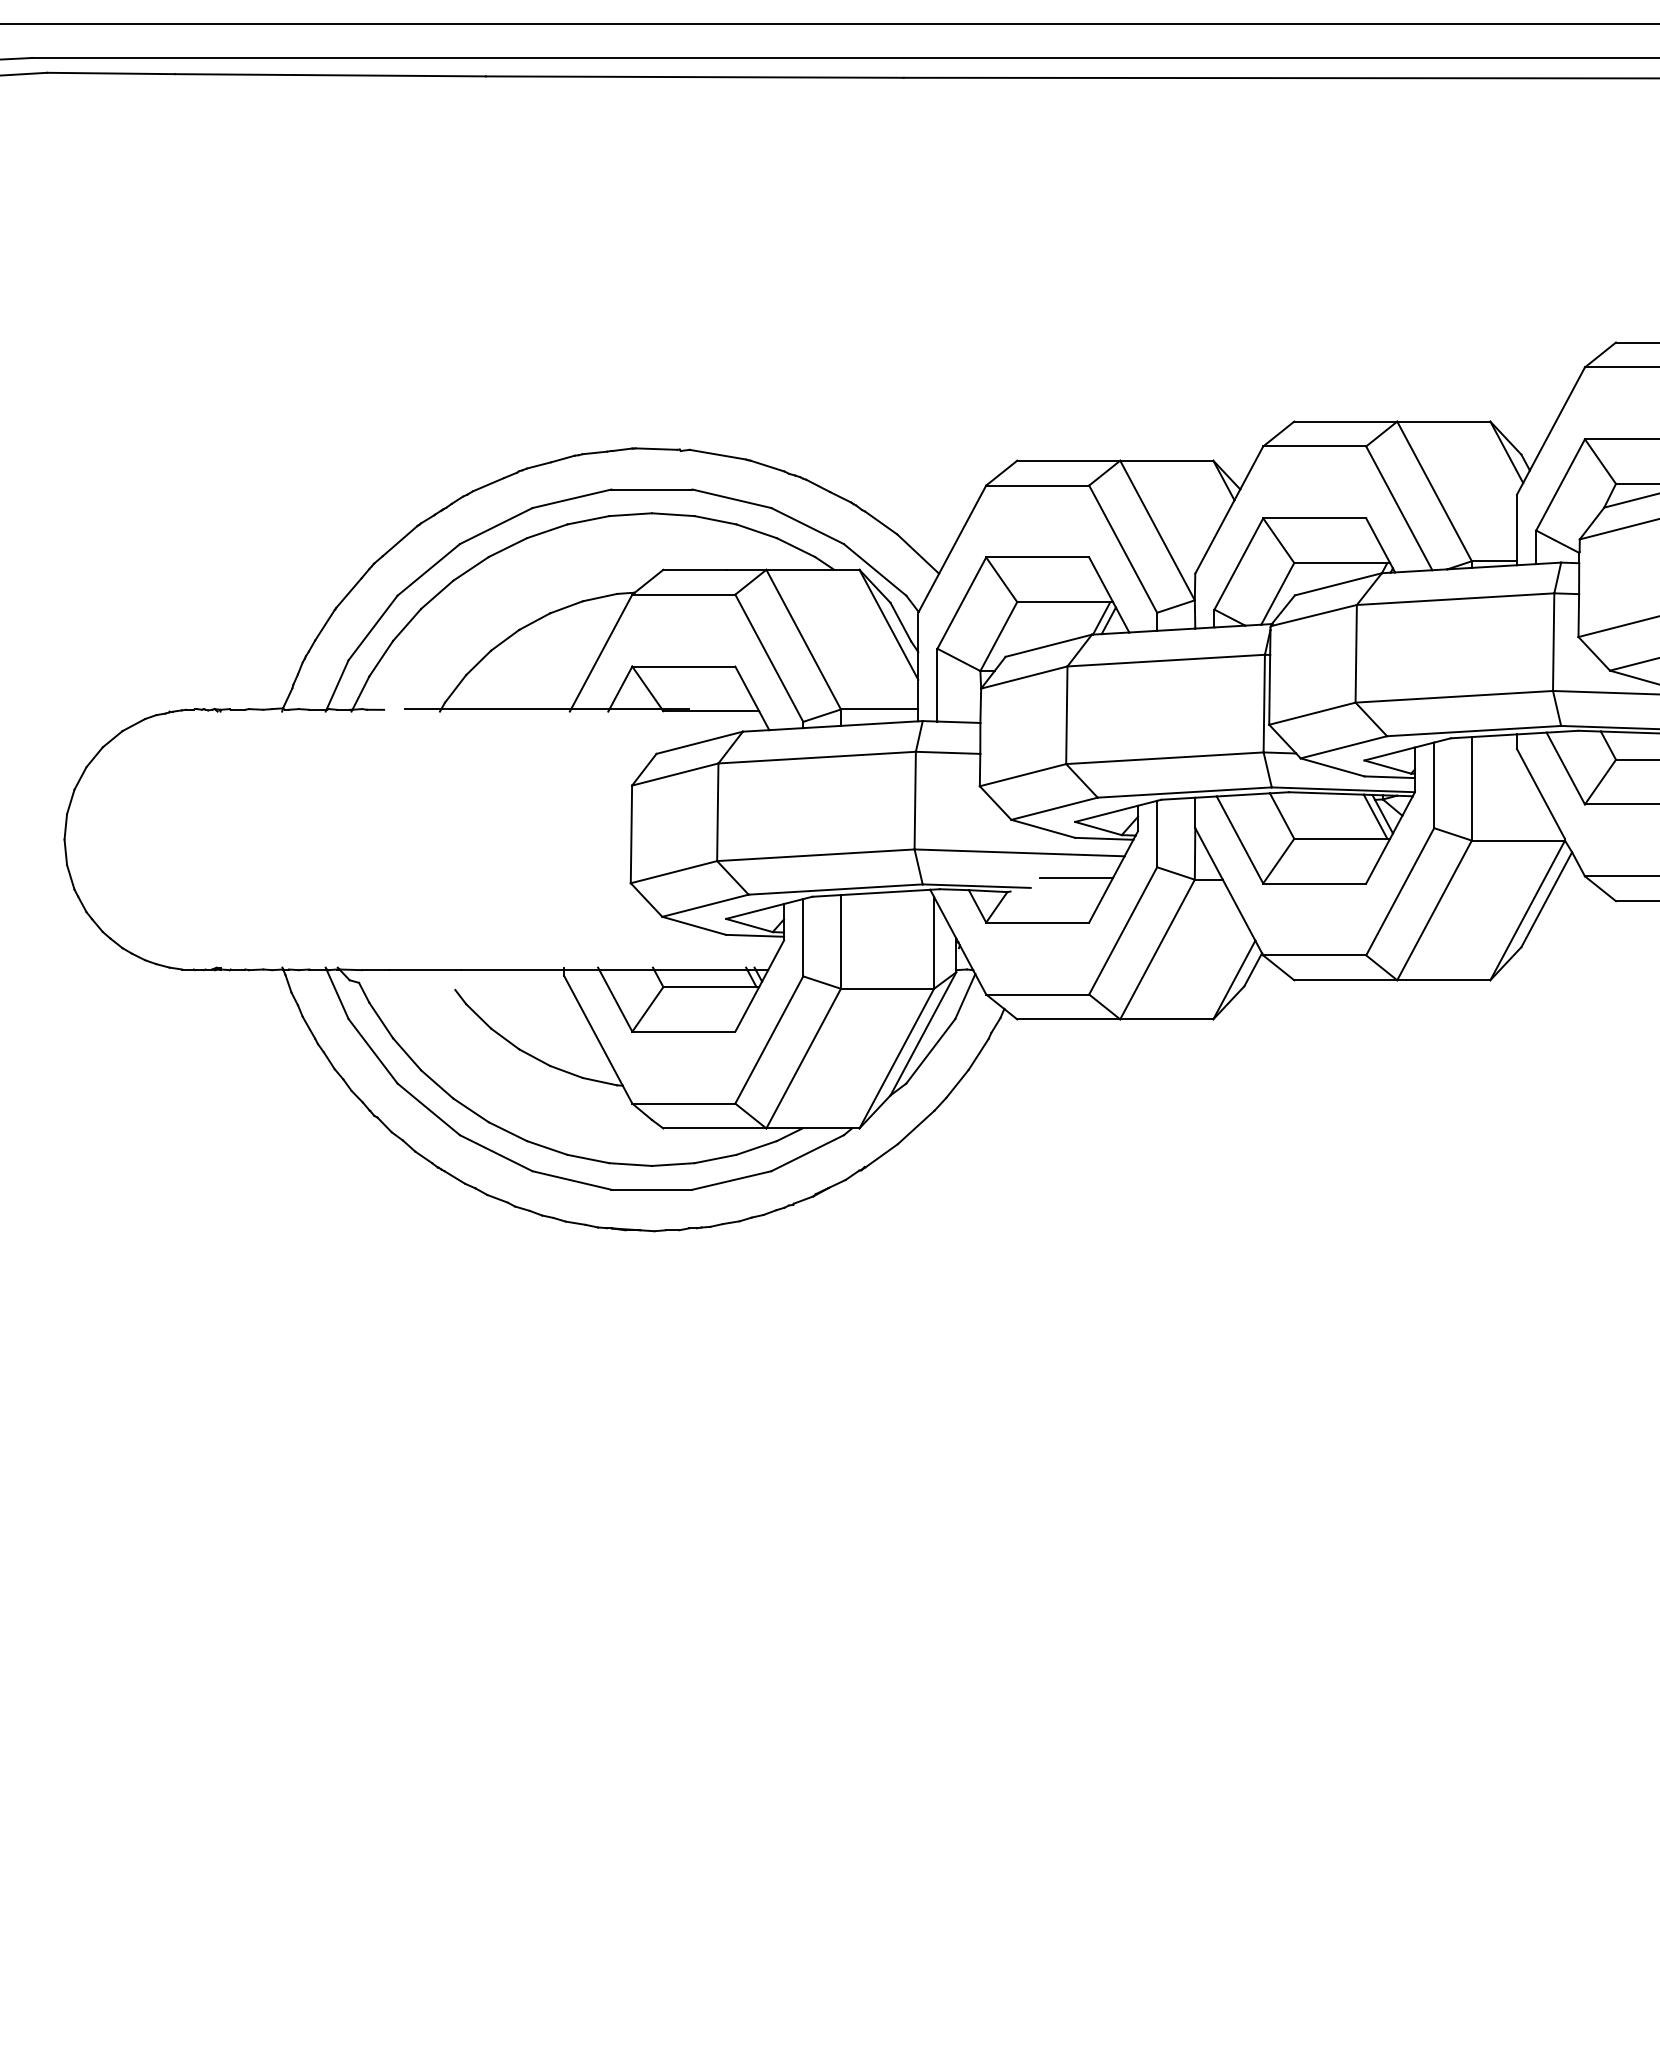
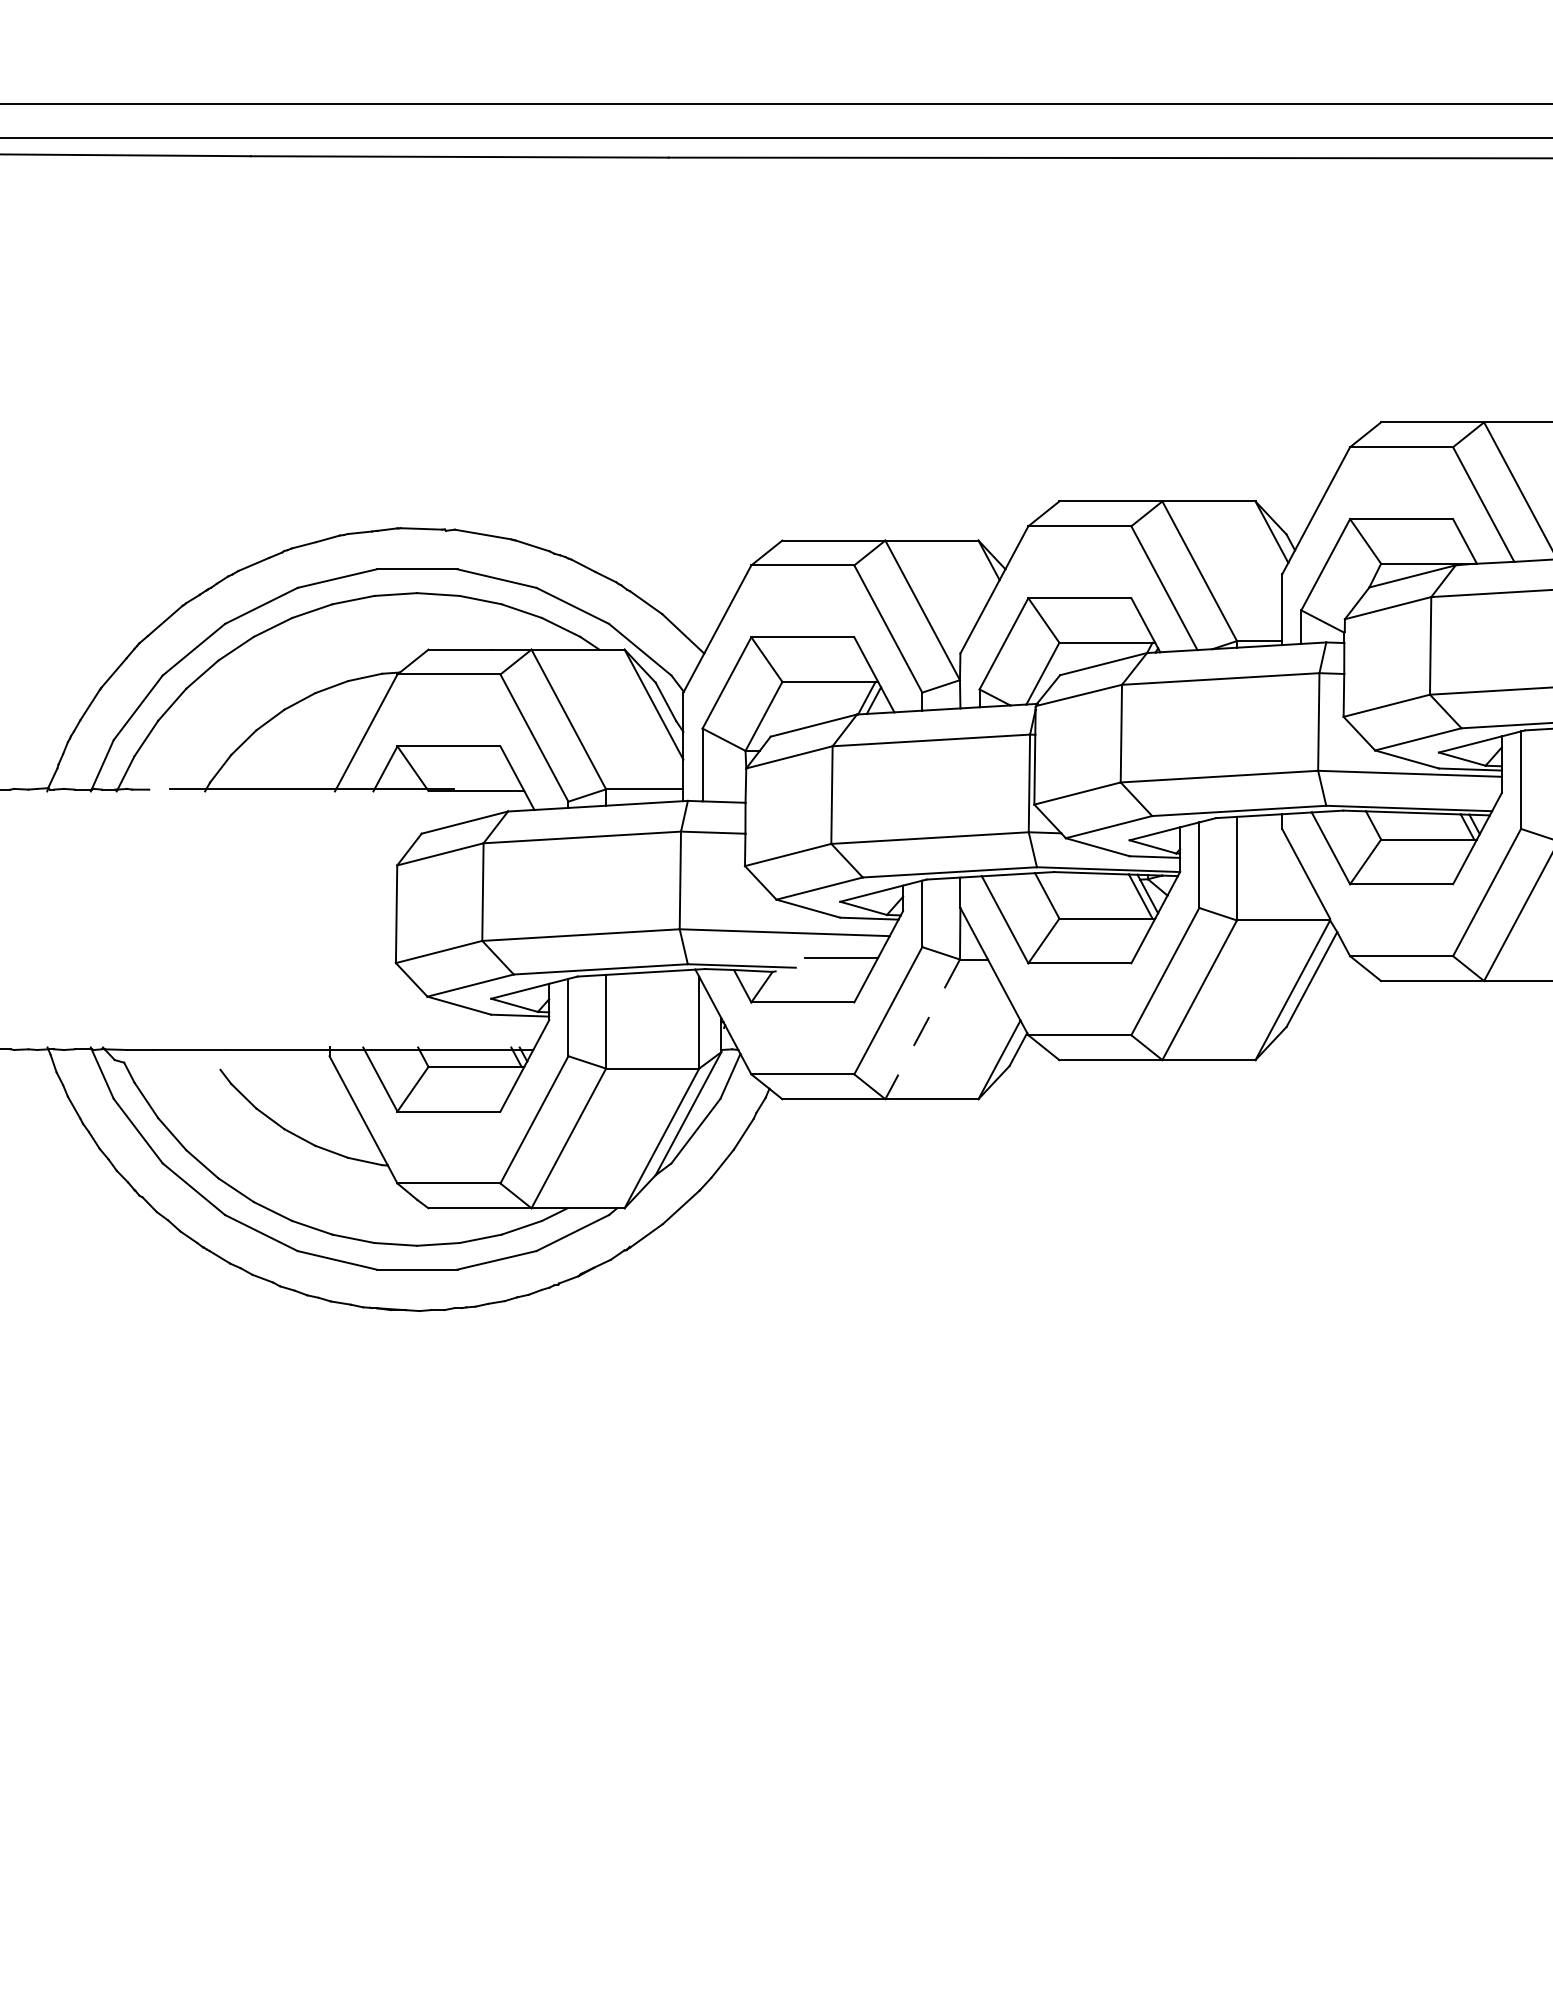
line: (1157, 949) -> (922, 1029), solid -> dashed

